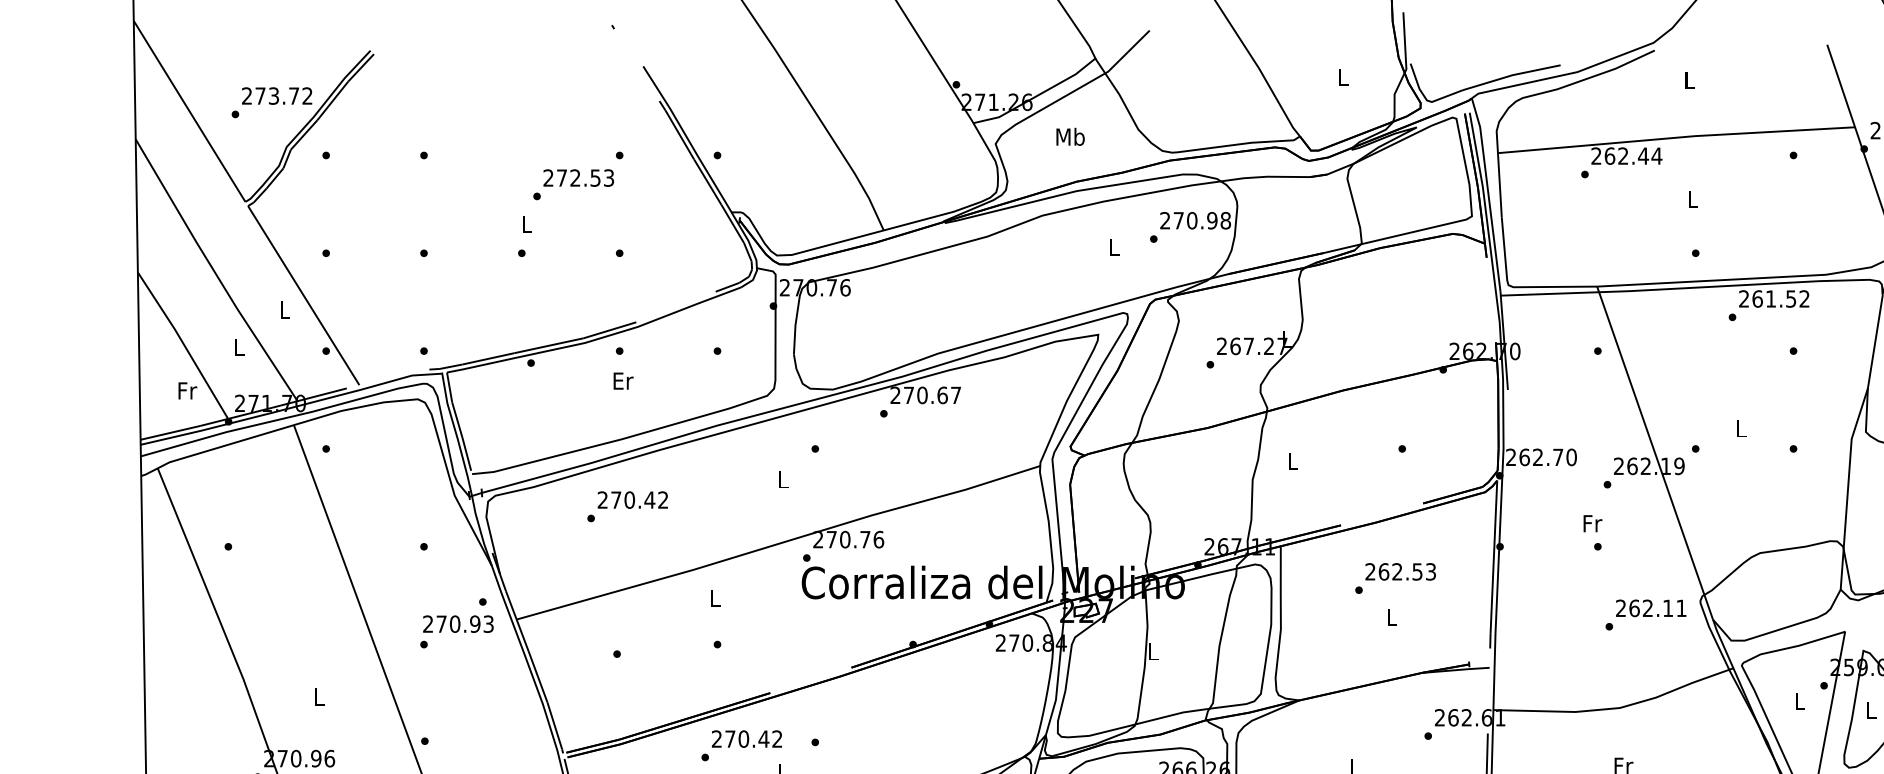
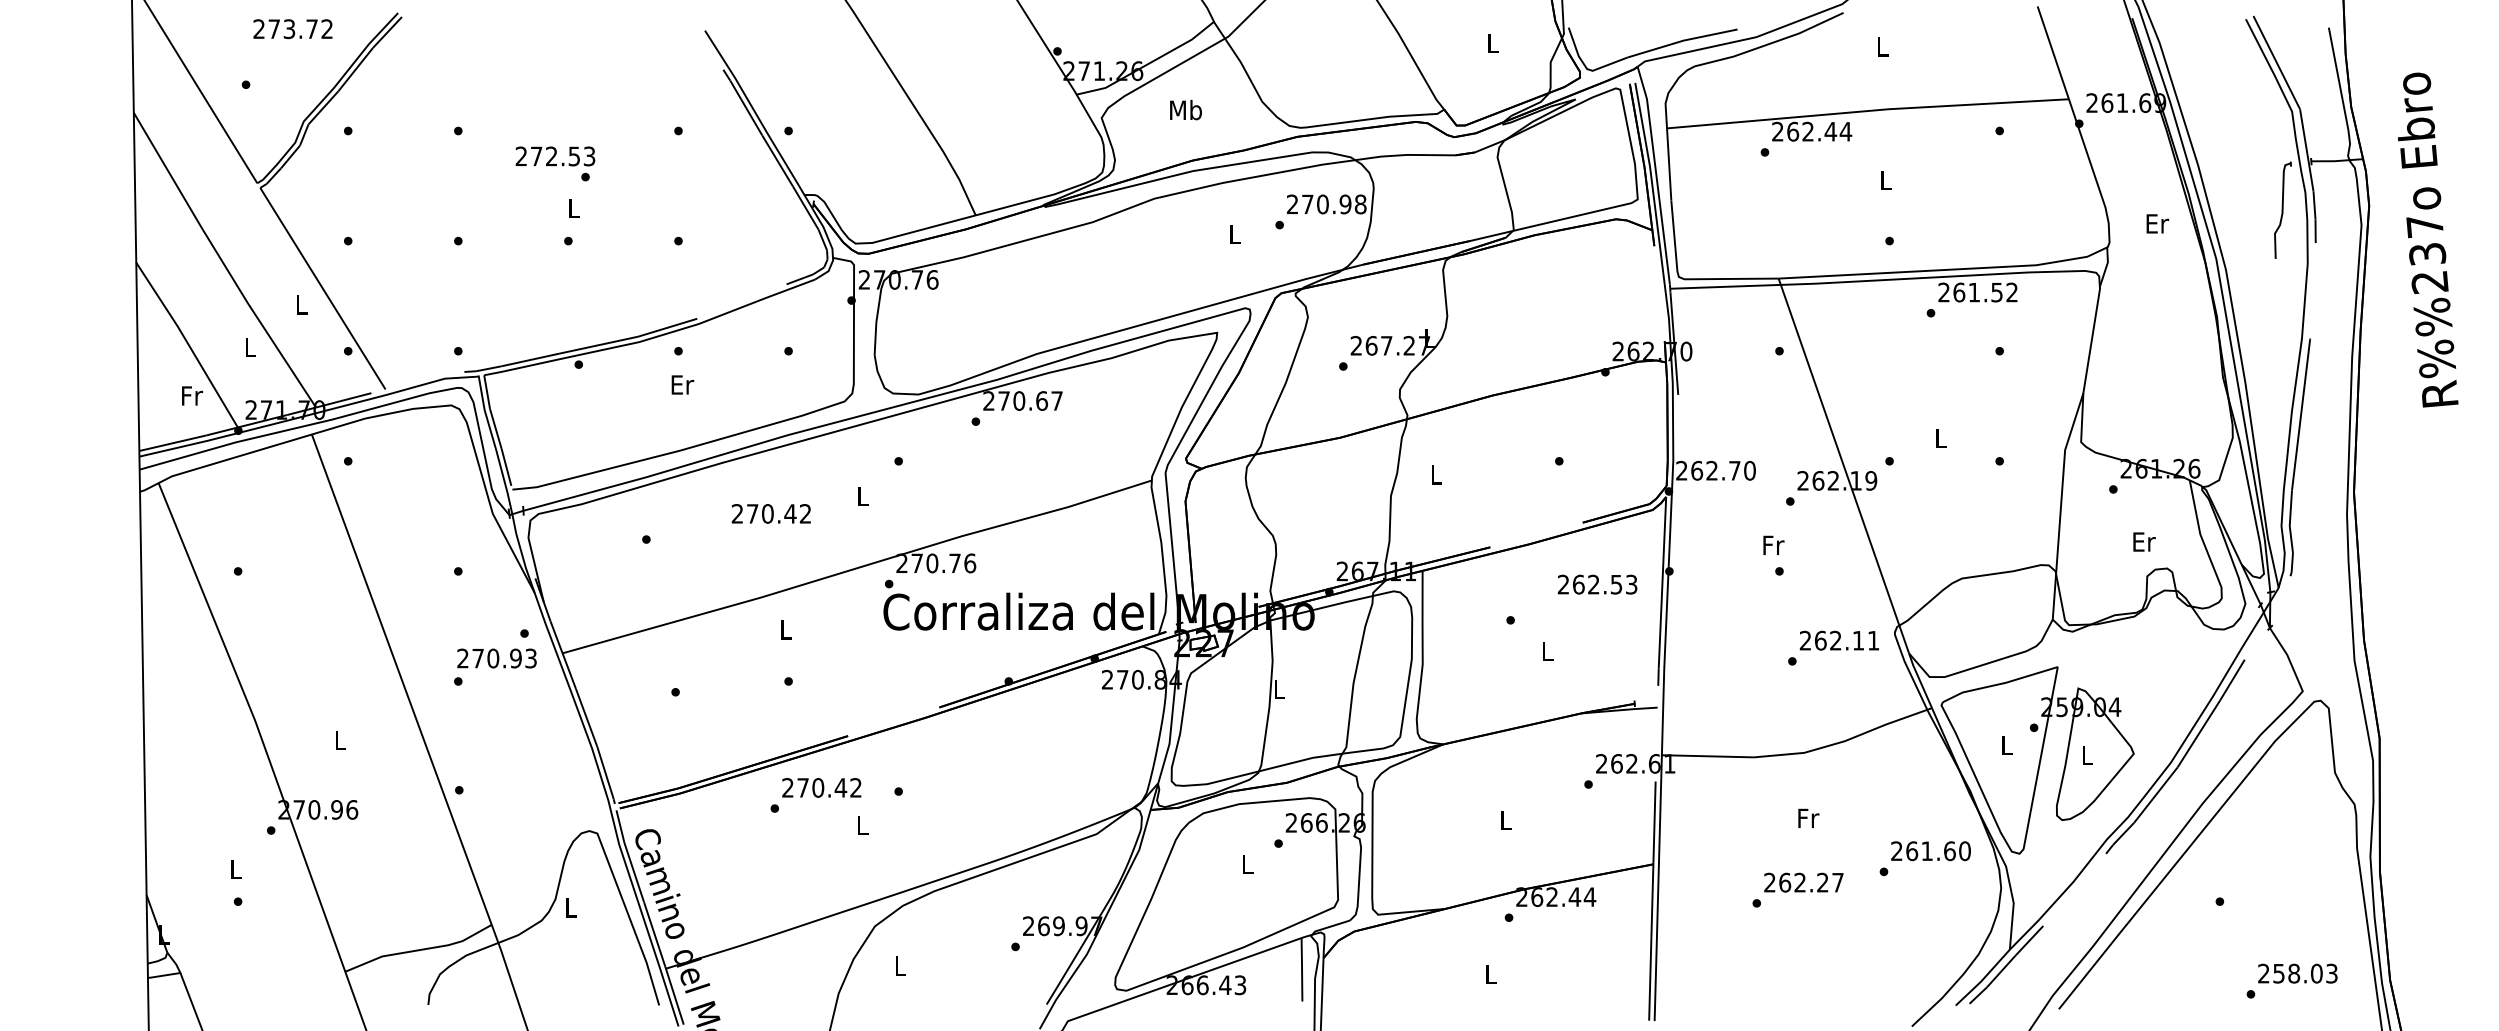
text: (276, 96) -> (292, 29), moved
text: (578, 178) -> (555, 156), moved
text: (632, 499) -> (770, 513), moved
text: (1400, 571) -> (1597, 584), moved

